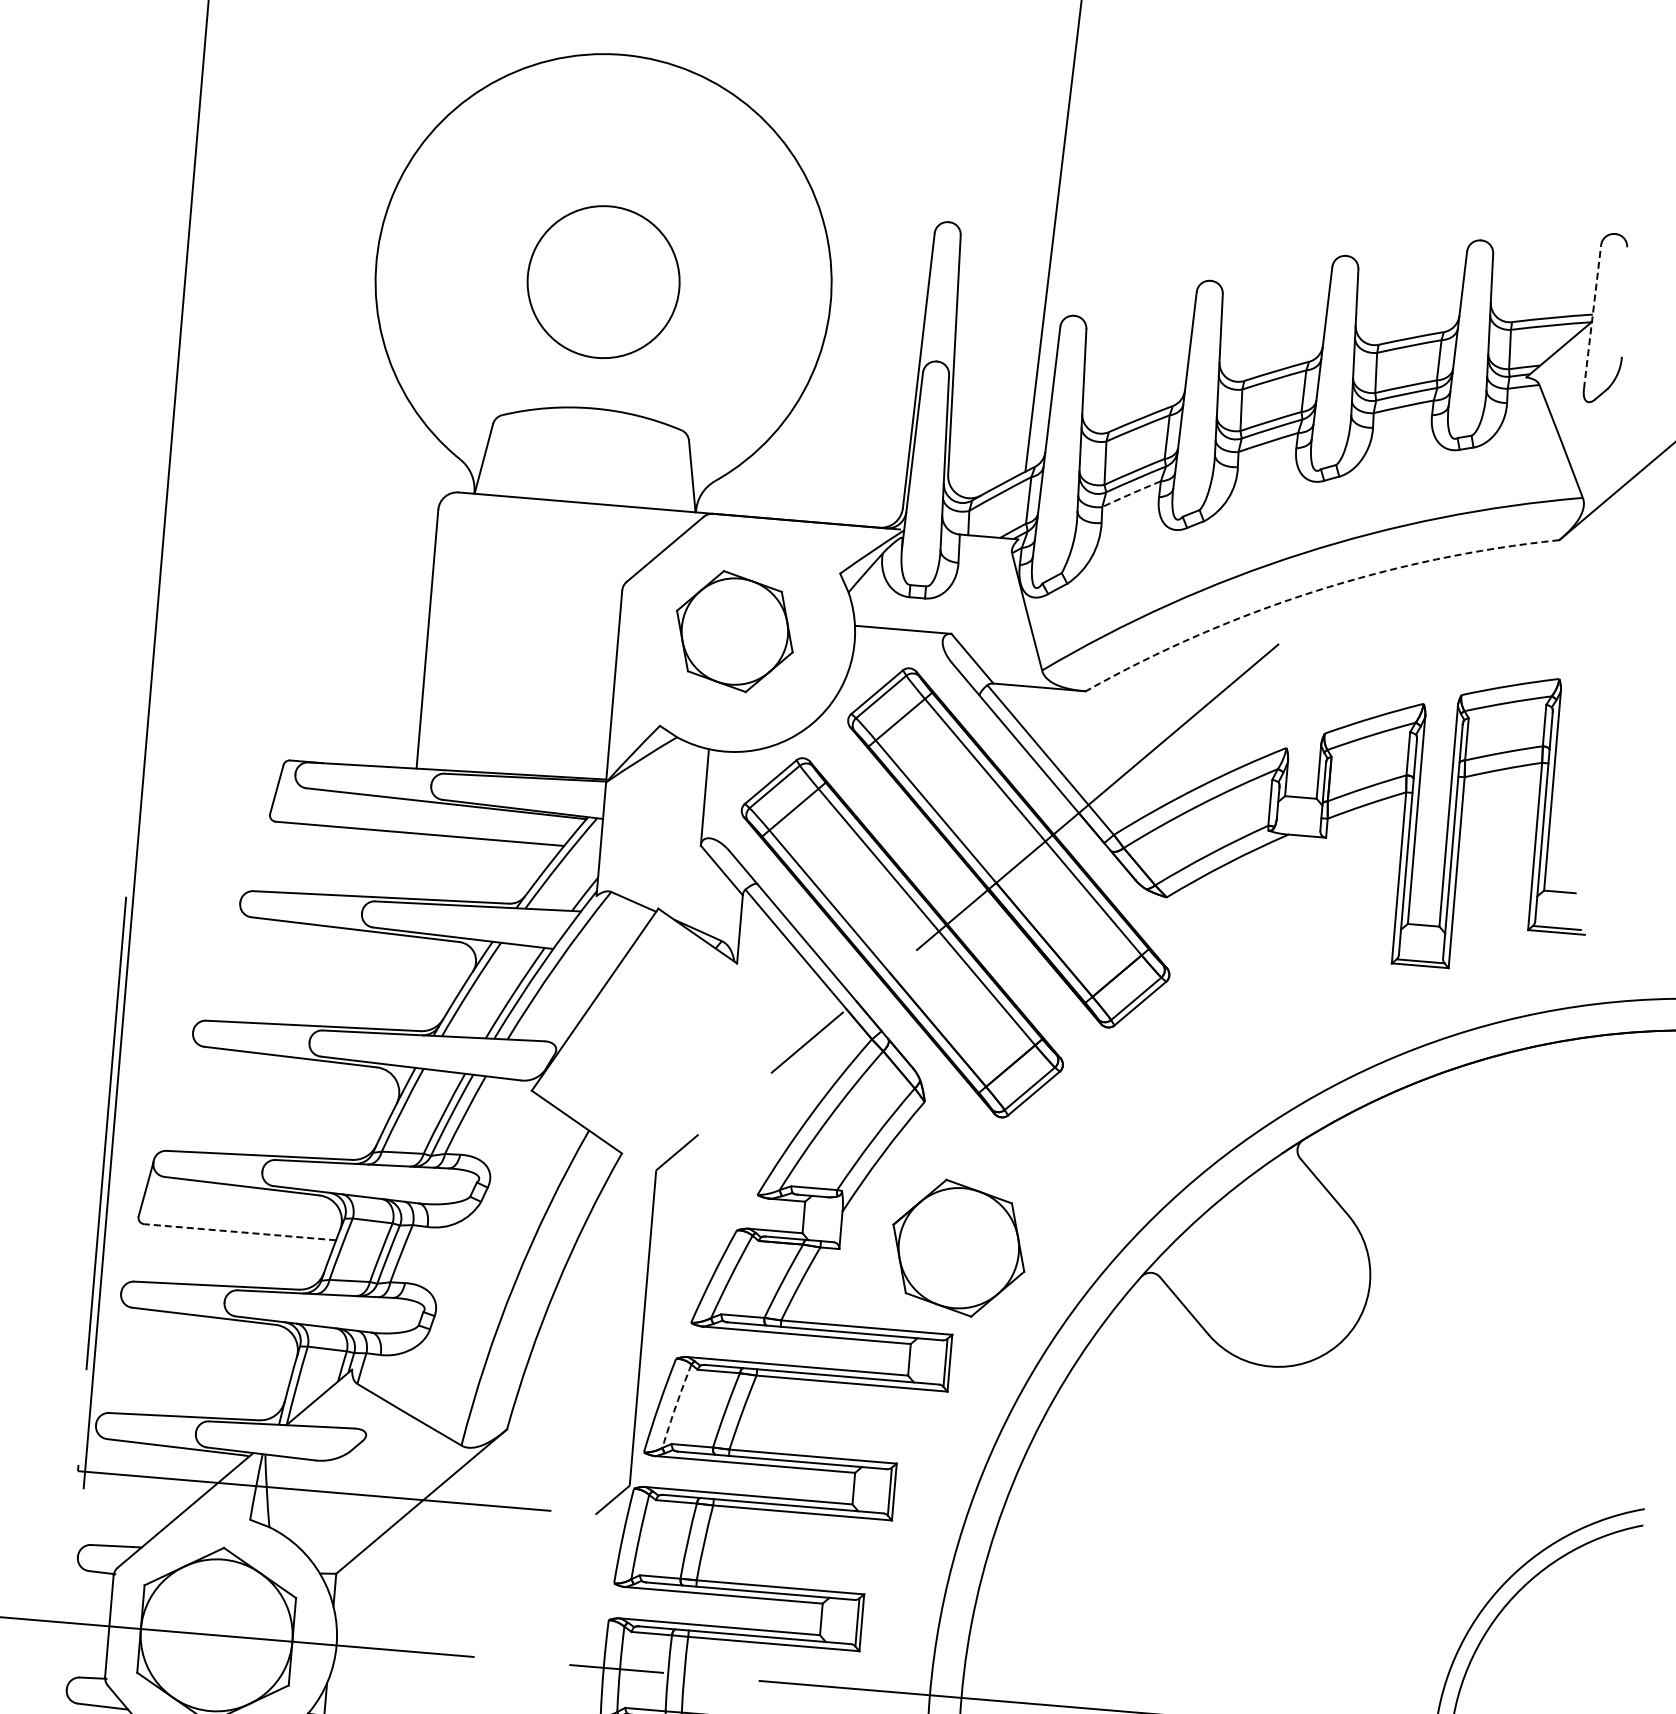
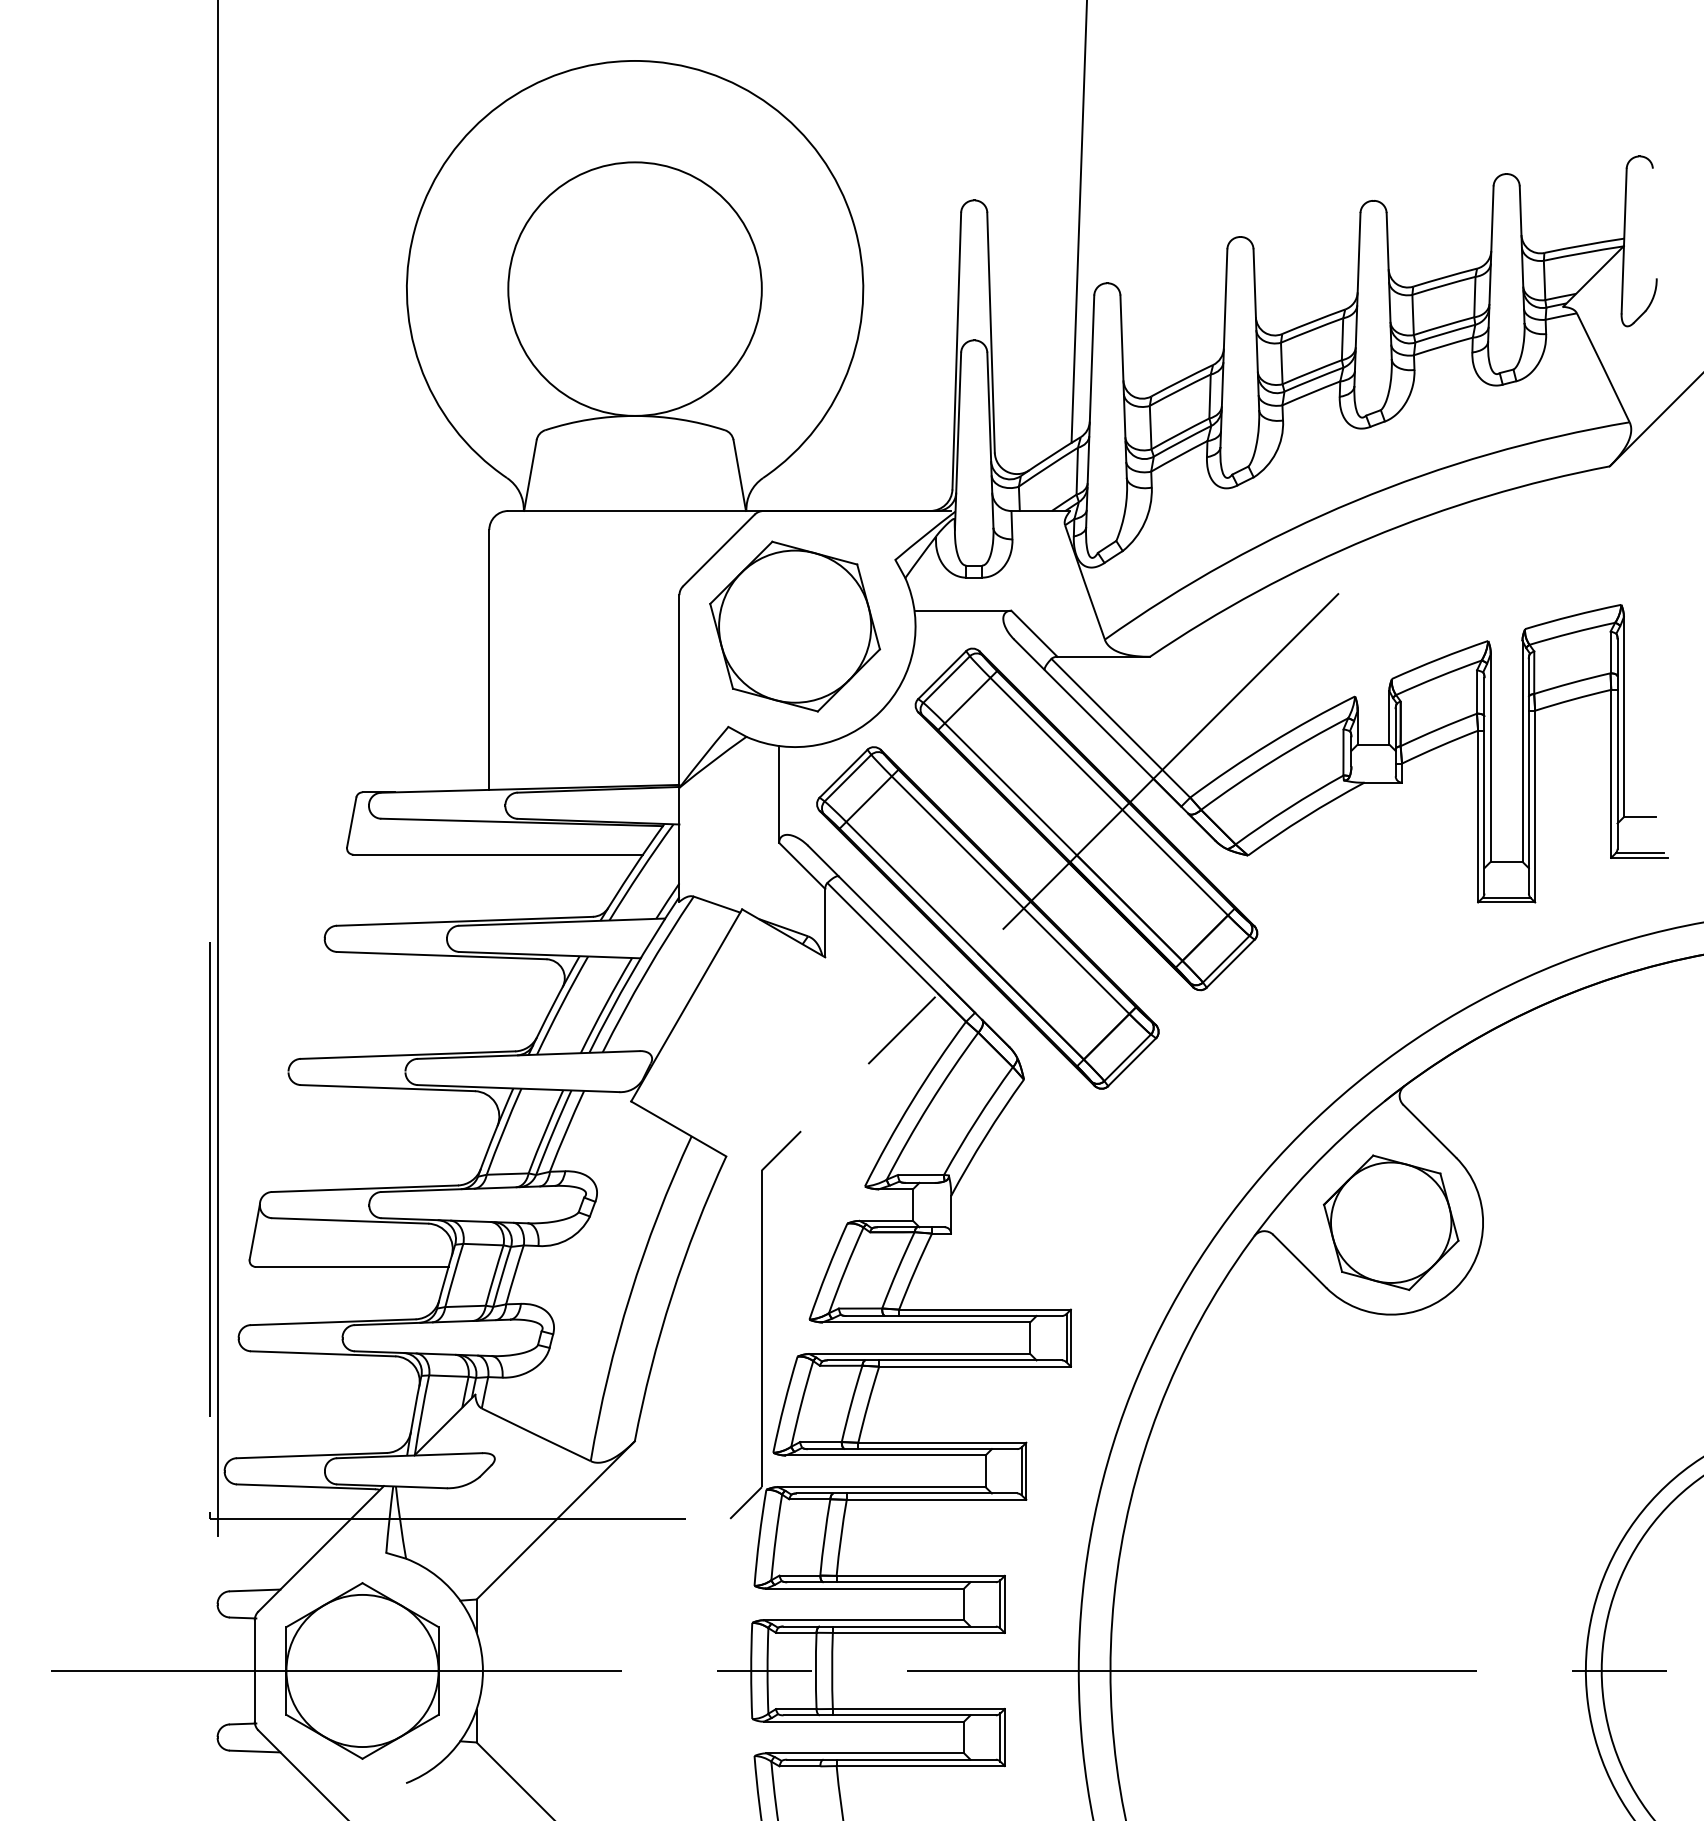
circle: (603, 281) -> (634, 288), size x1.67
line: (1592, 316) -> (1624, 240), dashed -> solid
arc: (1131, 494) -> (1179, 456), dashed -> solid
arc: (1315, 591) -> (1370, 538), dashed -> solid
part: (735, 631) -> (795, 626), size x1.43
line: (239, 1232) -> (351, 1267), dashed -> solid
part: (958, 1247) -> (1390, 1222), moved
arc: (676, 1405) -> (801, 1403), dashed -> solid

